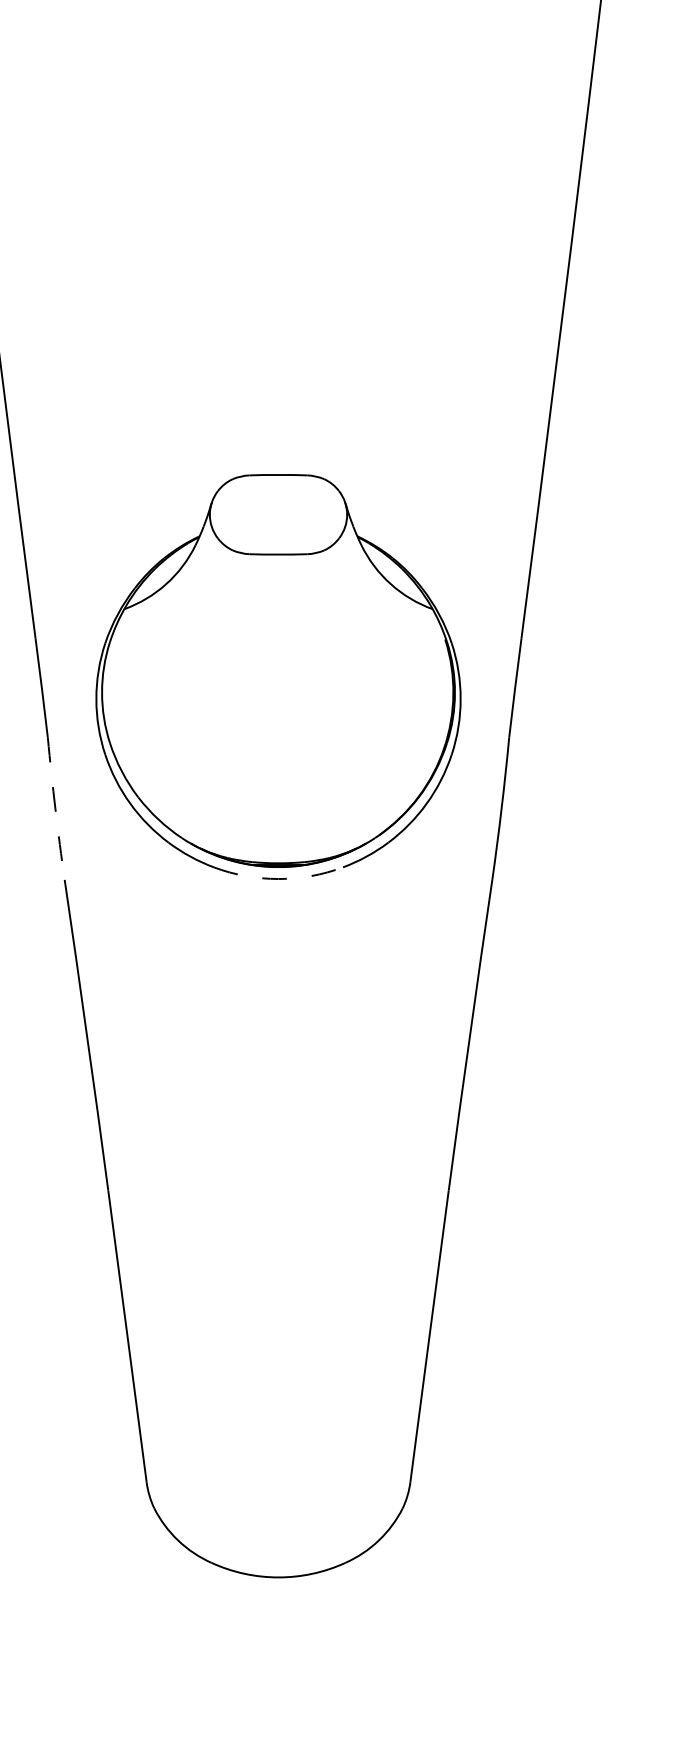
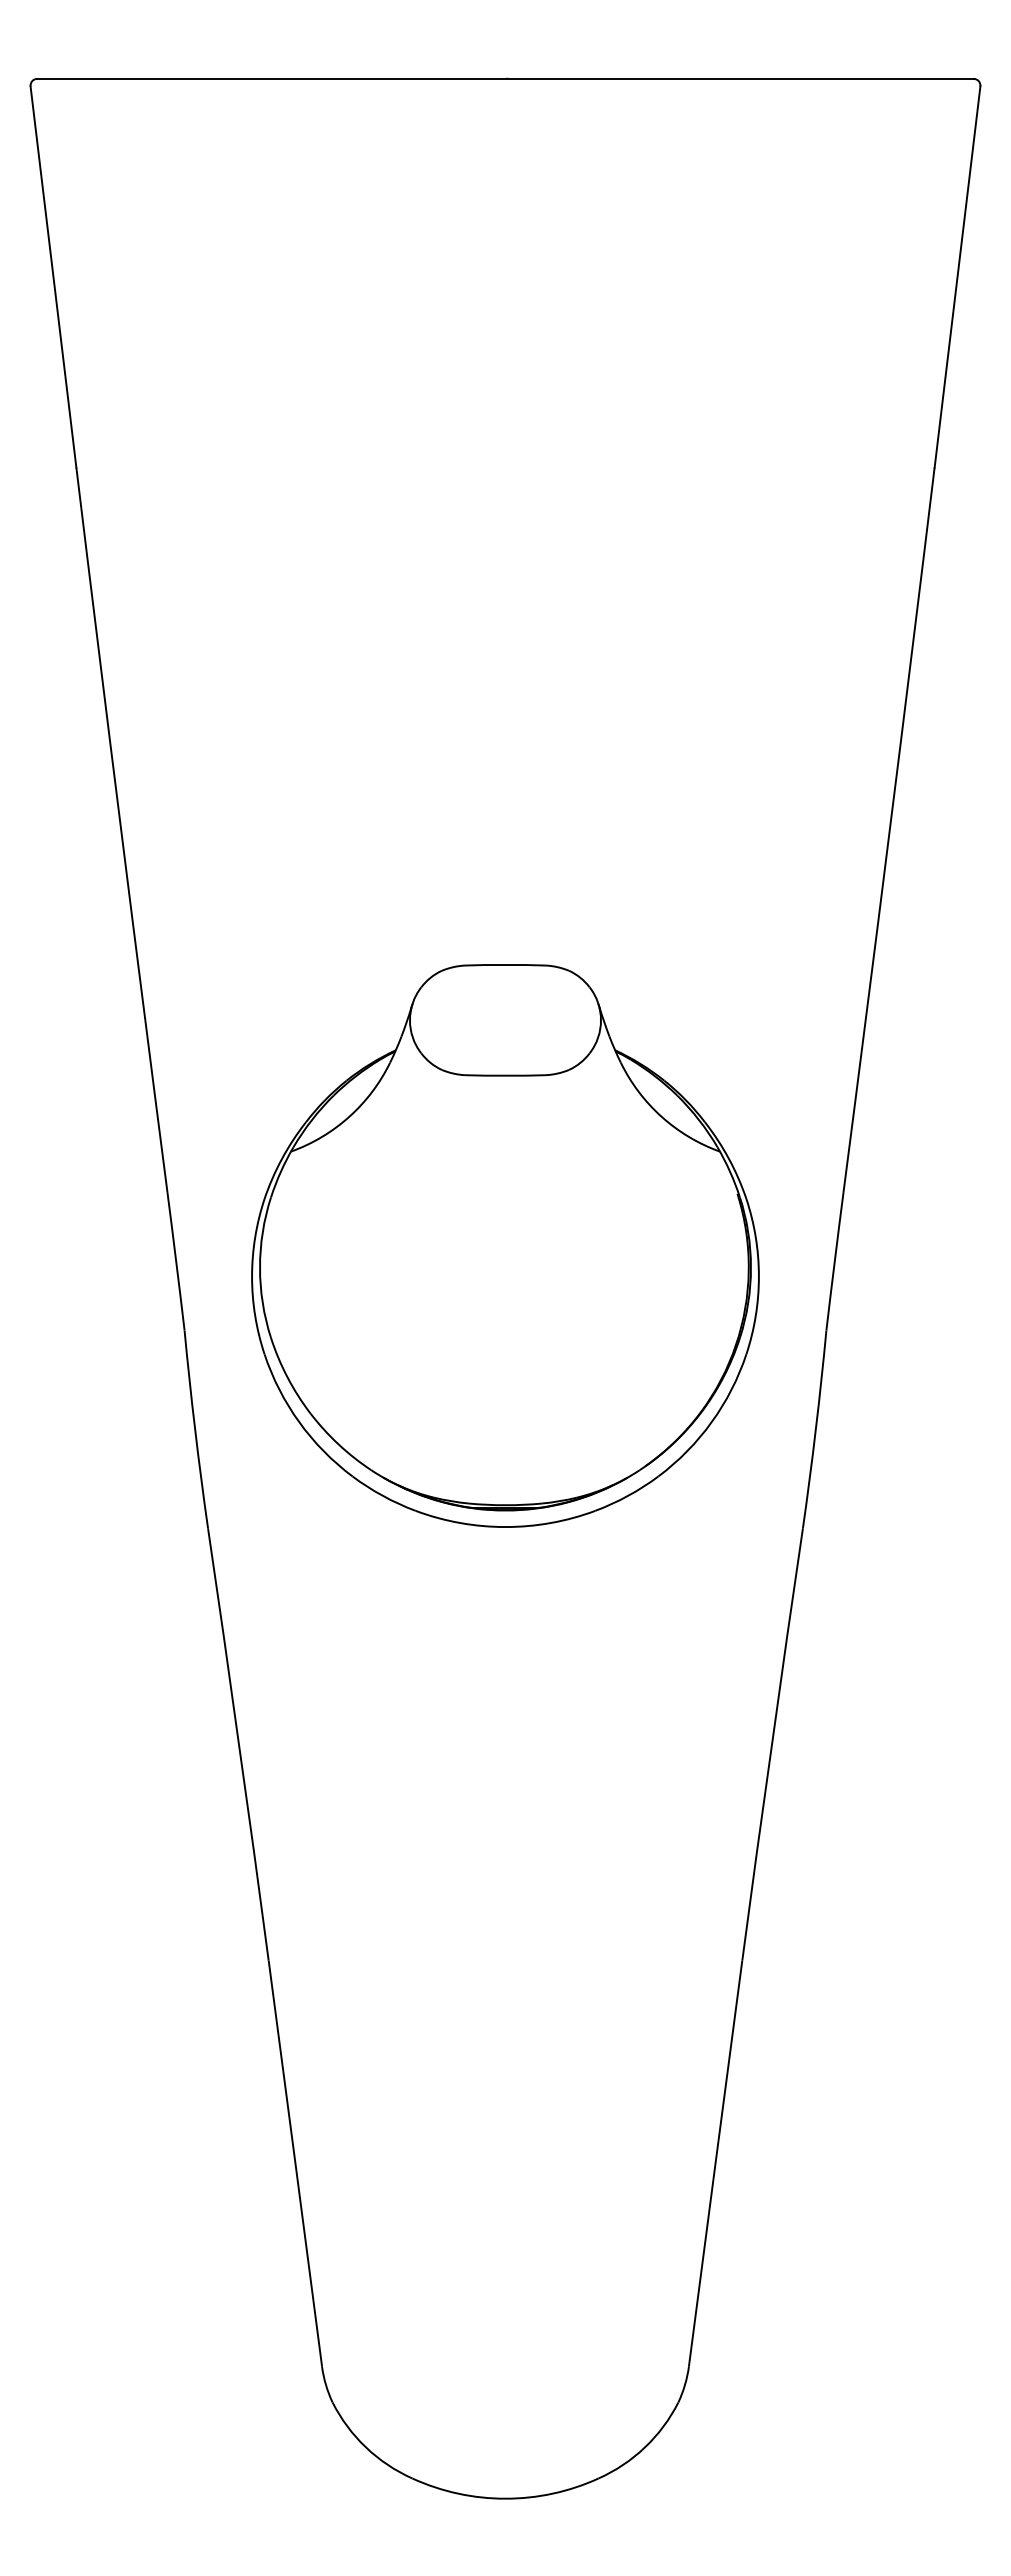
arc: (55, 808) -> (195, 1429), dashed -> solid
arc: (278, 879) -> (505, 1527), dashed -> solid

